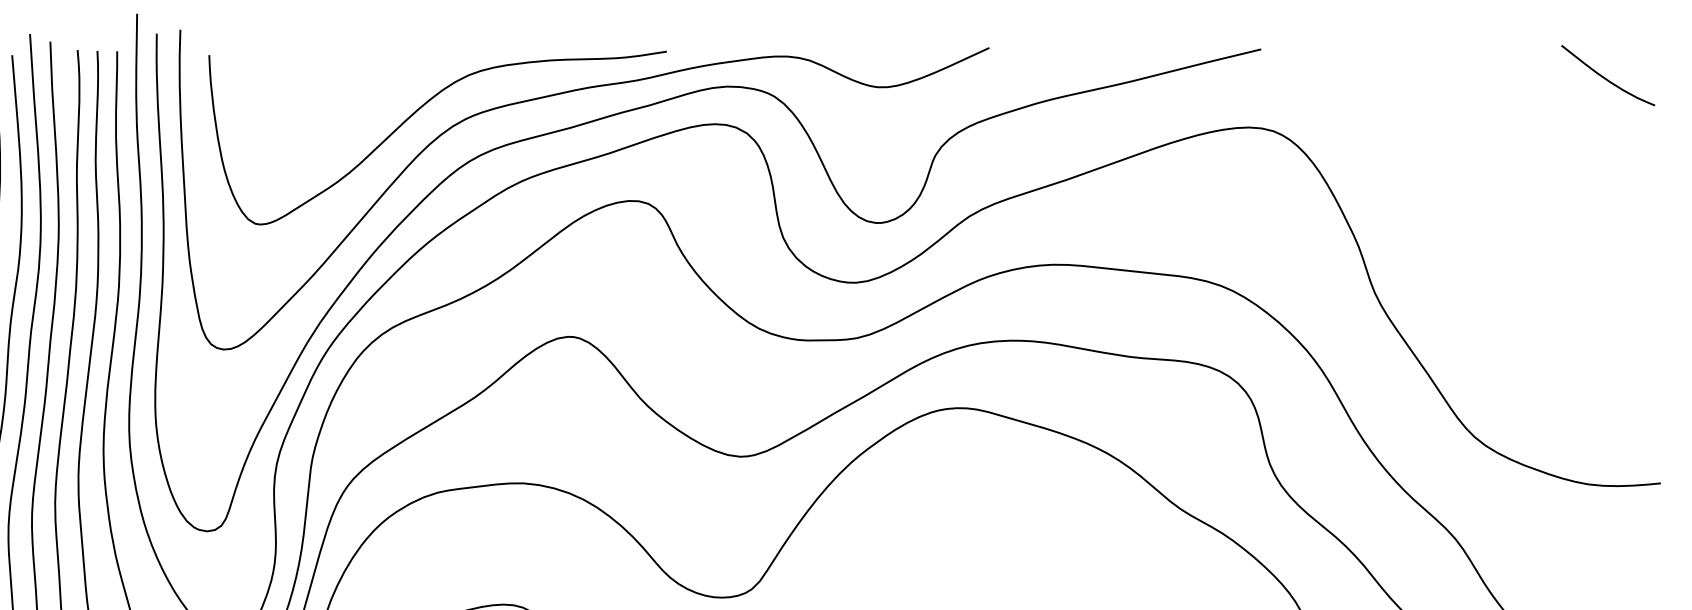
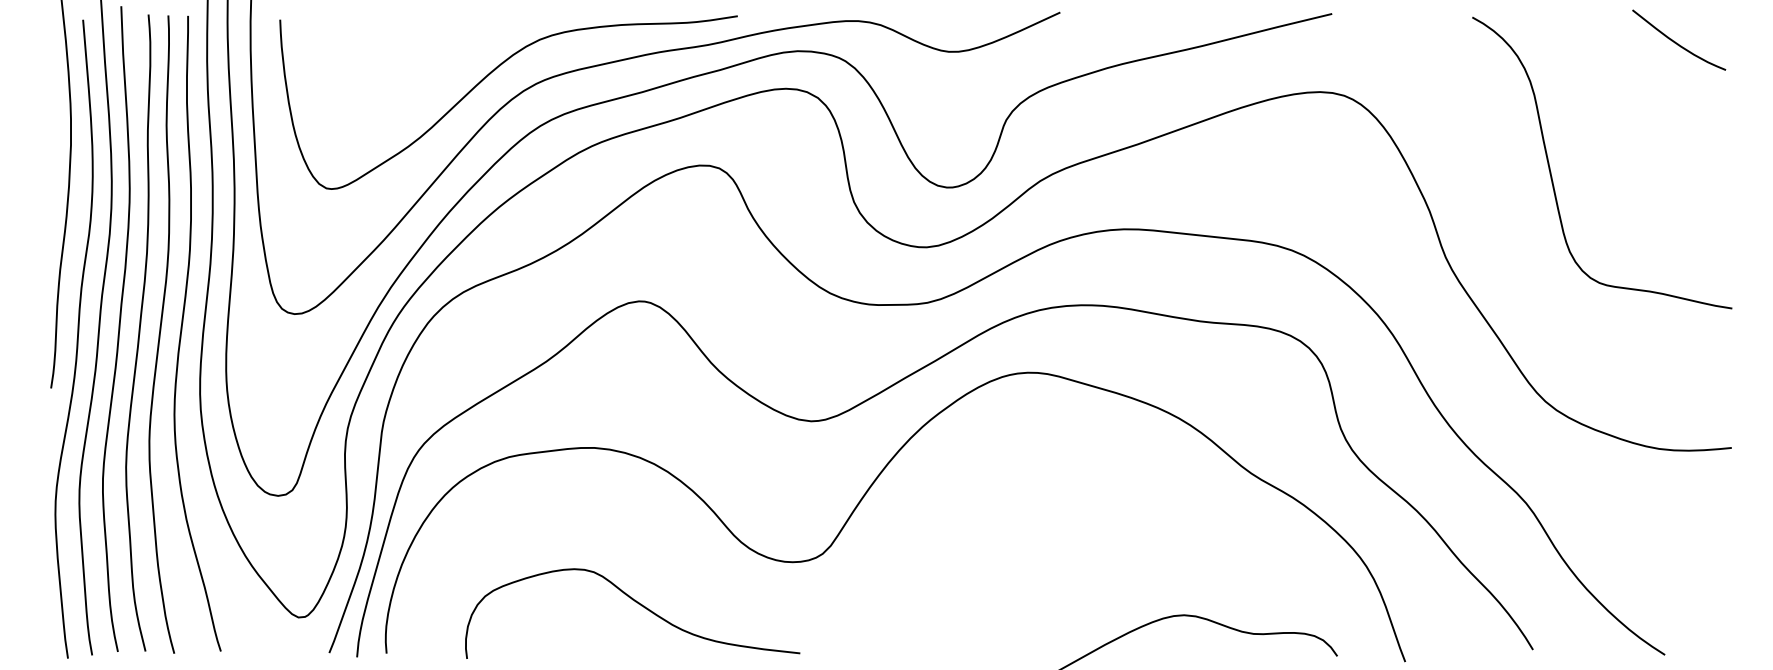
curve: (1480, 206) -> (1551, 171), added

